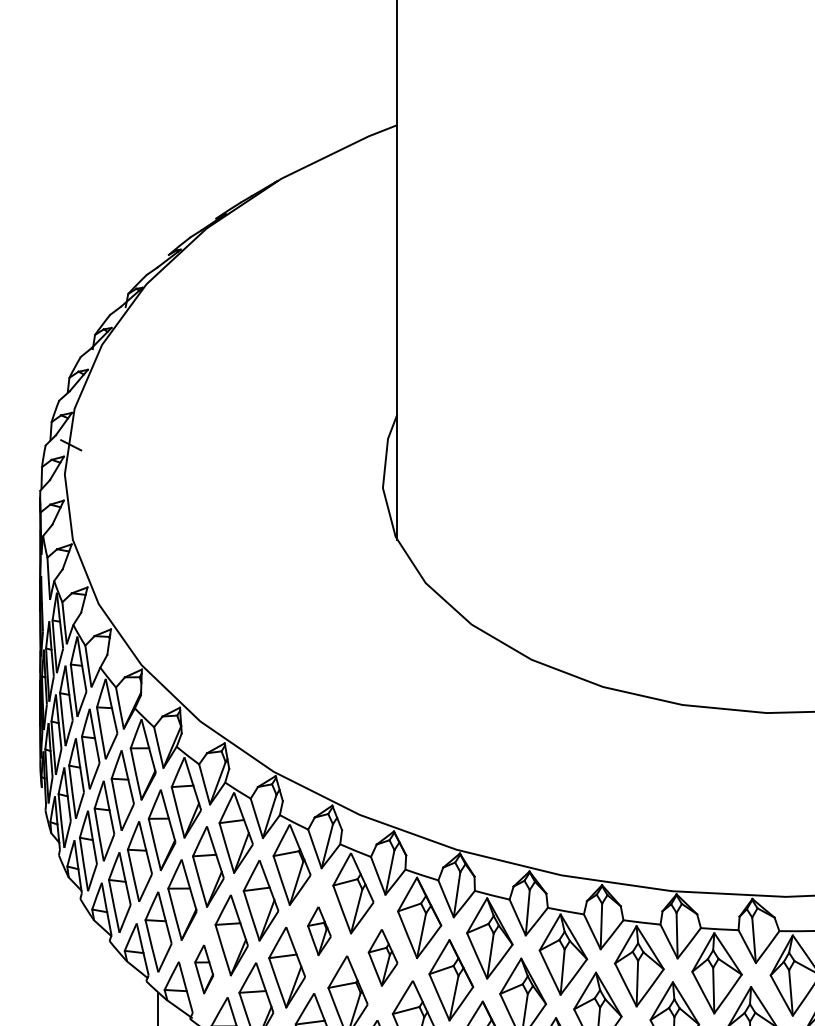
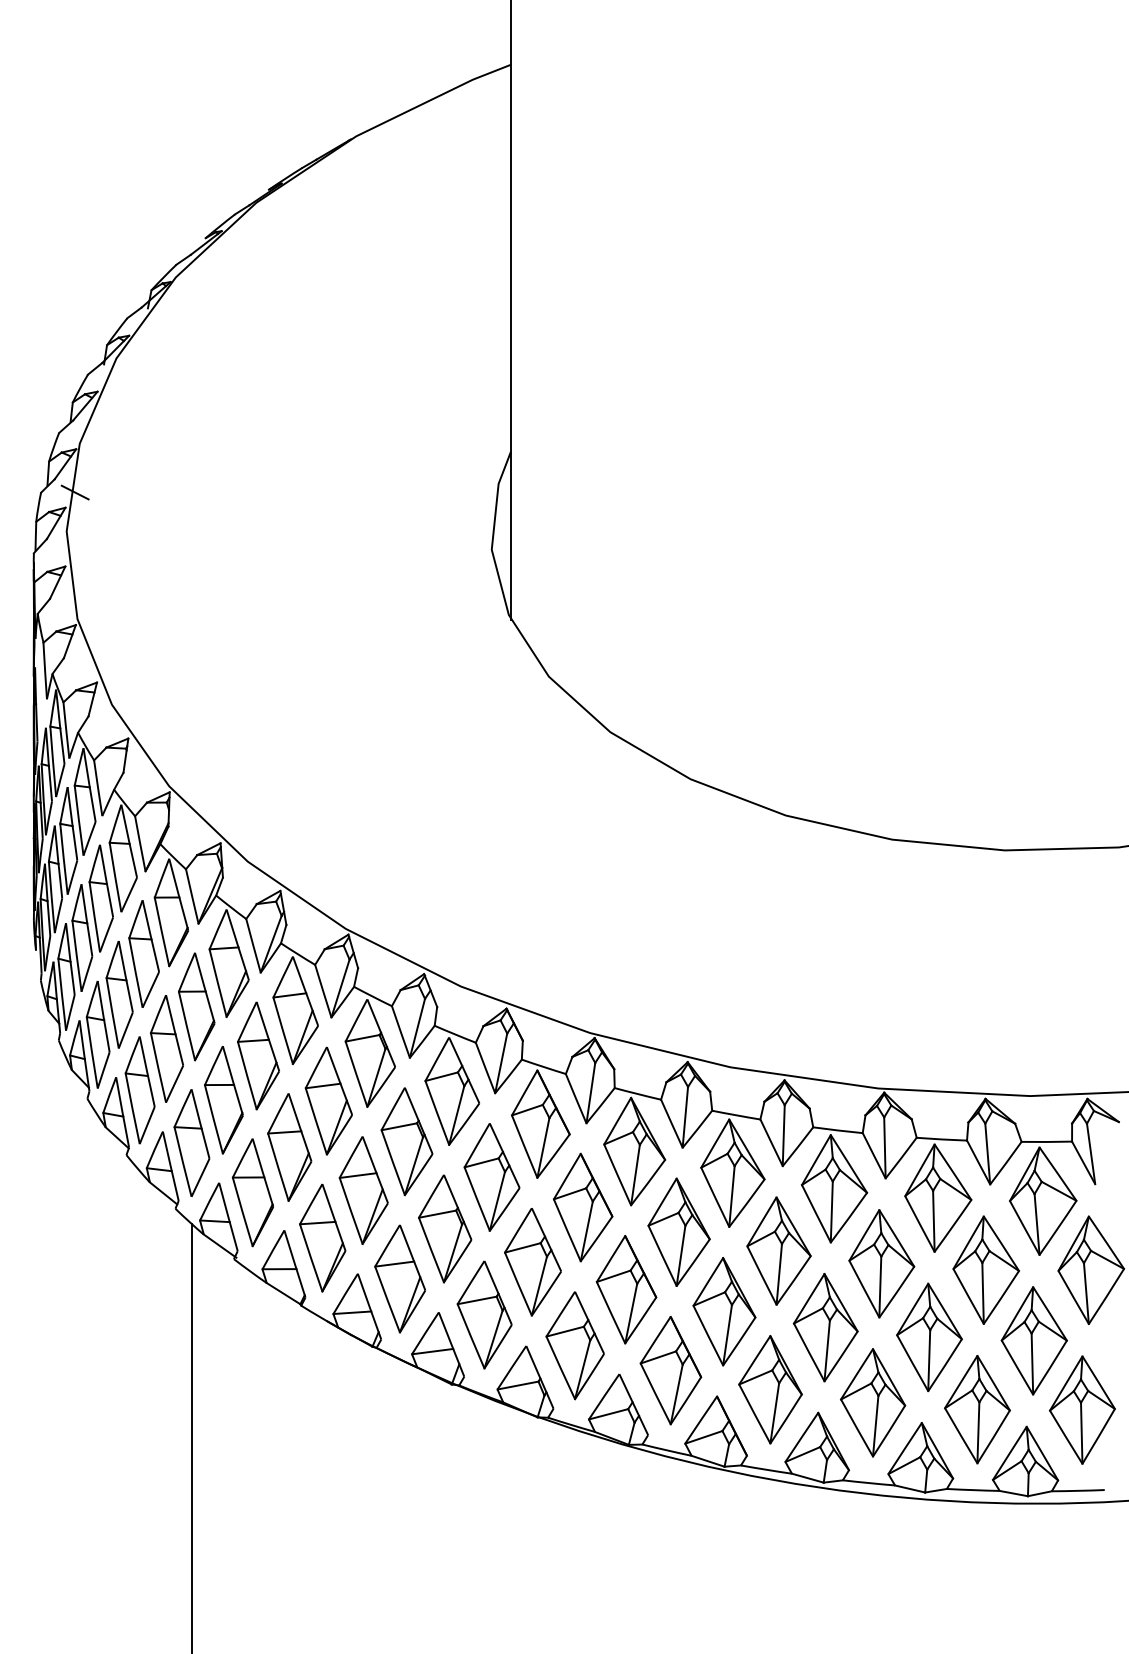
part: (319, 930) -> (406, 1141), size x1.67
part: (382, 957) -> (491, 1177), size x1.43
part: (203, 969) -> (252, 1192), size x1.67

